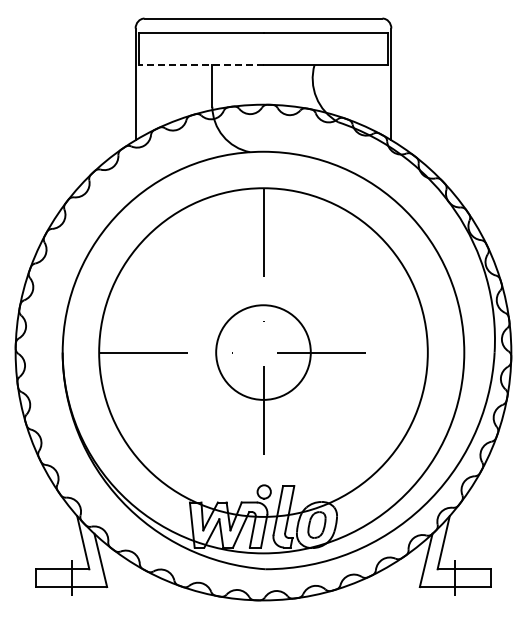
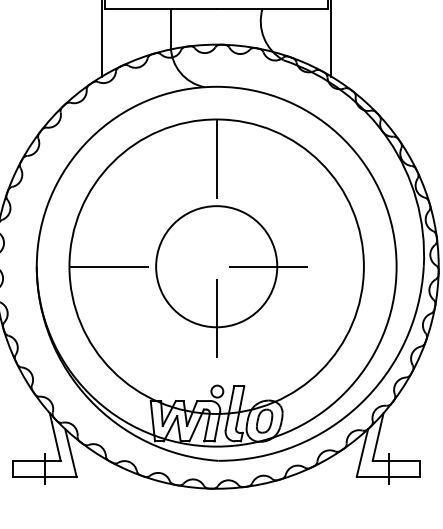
line: (200, 64) -> (160, 8), dashed -> solid
circle: (263, 352) -> (216, 266), size x1.43

